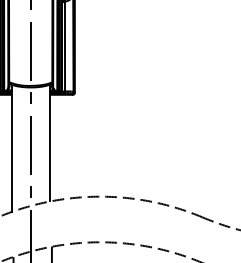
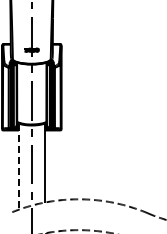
line: (11, 149) -> (18, 167), solid -> dashed

